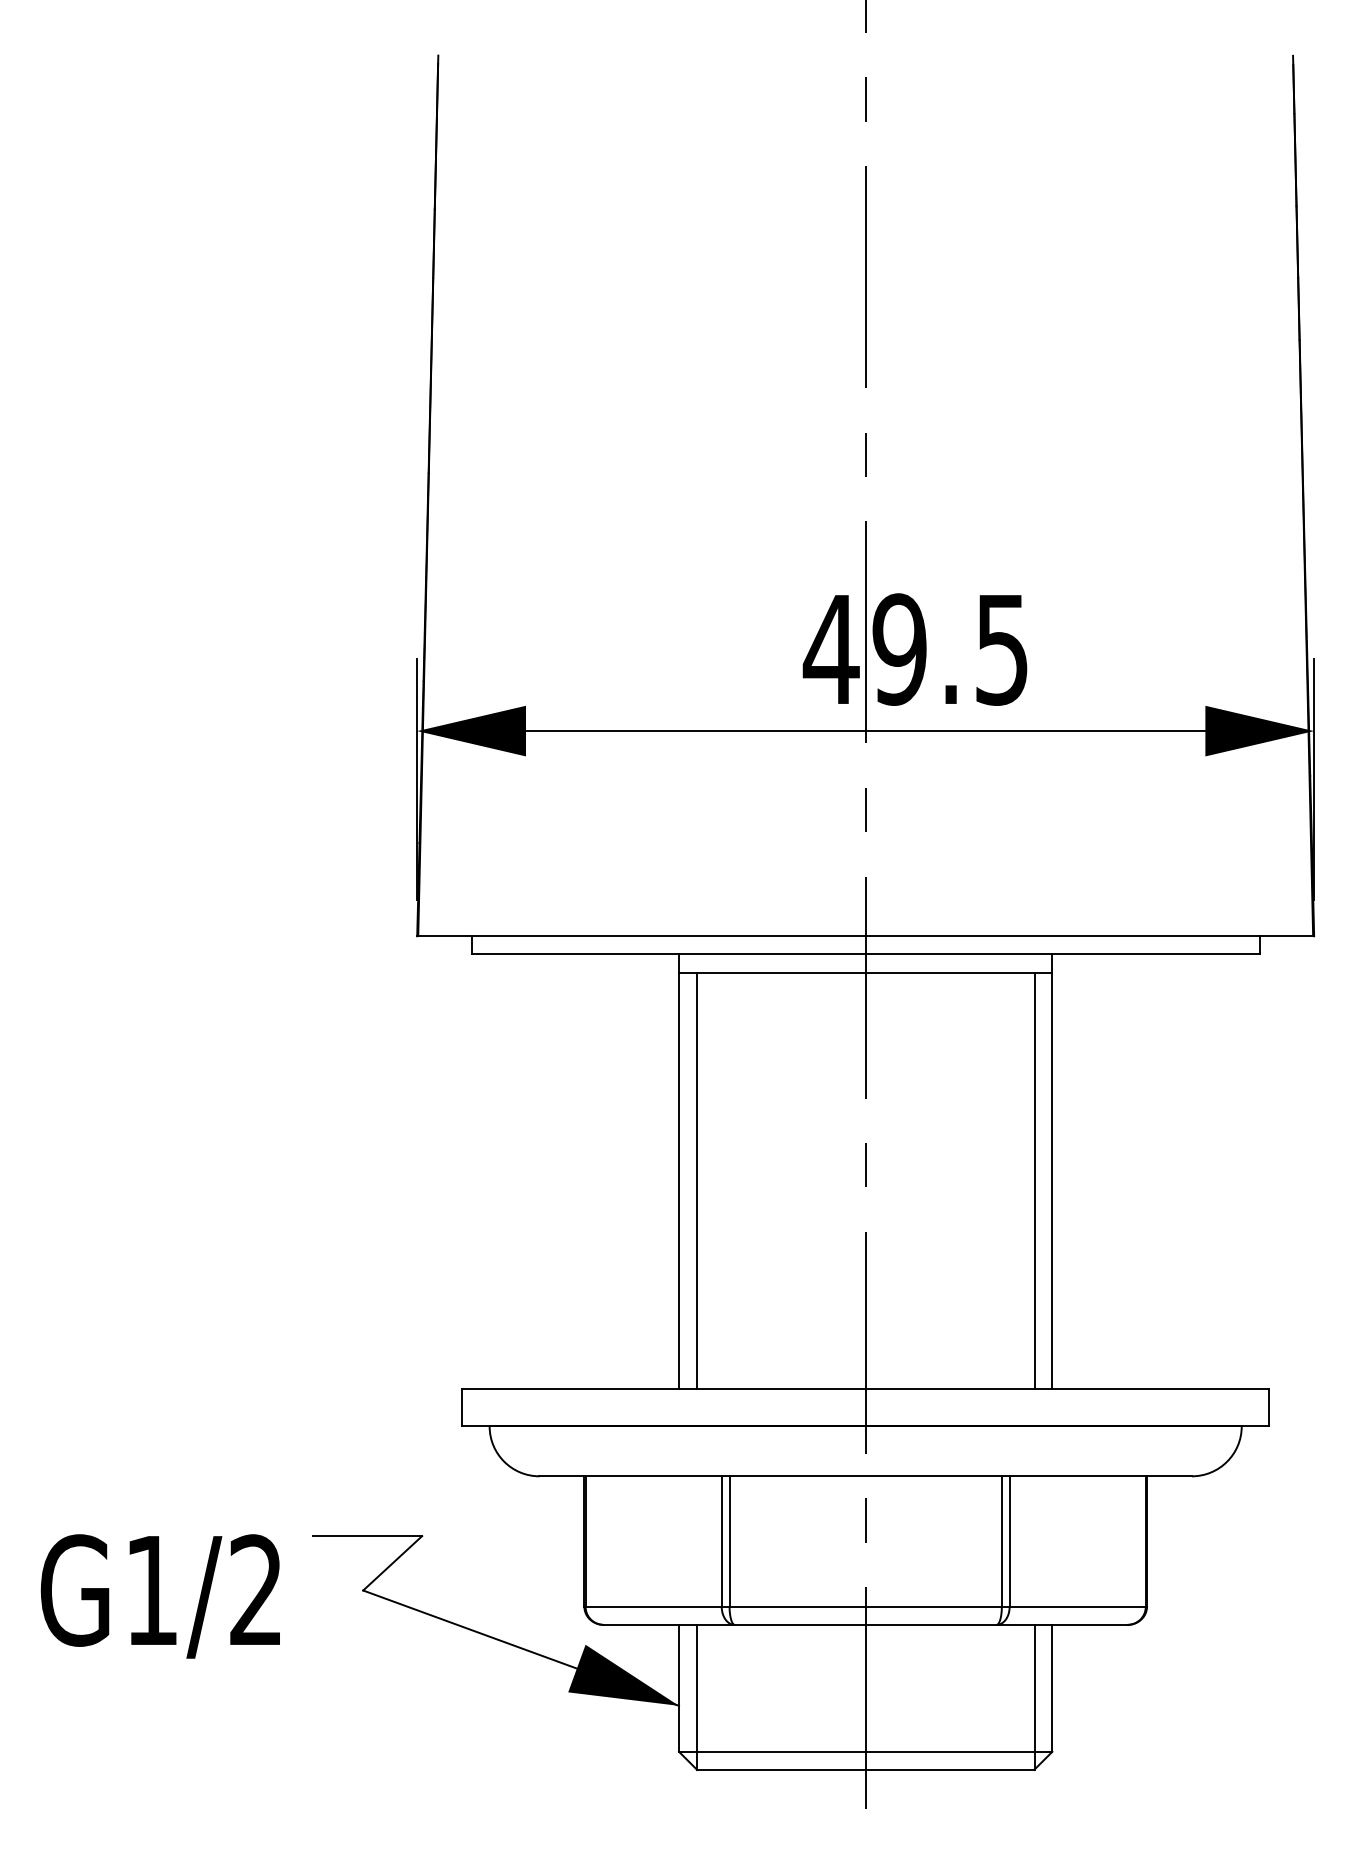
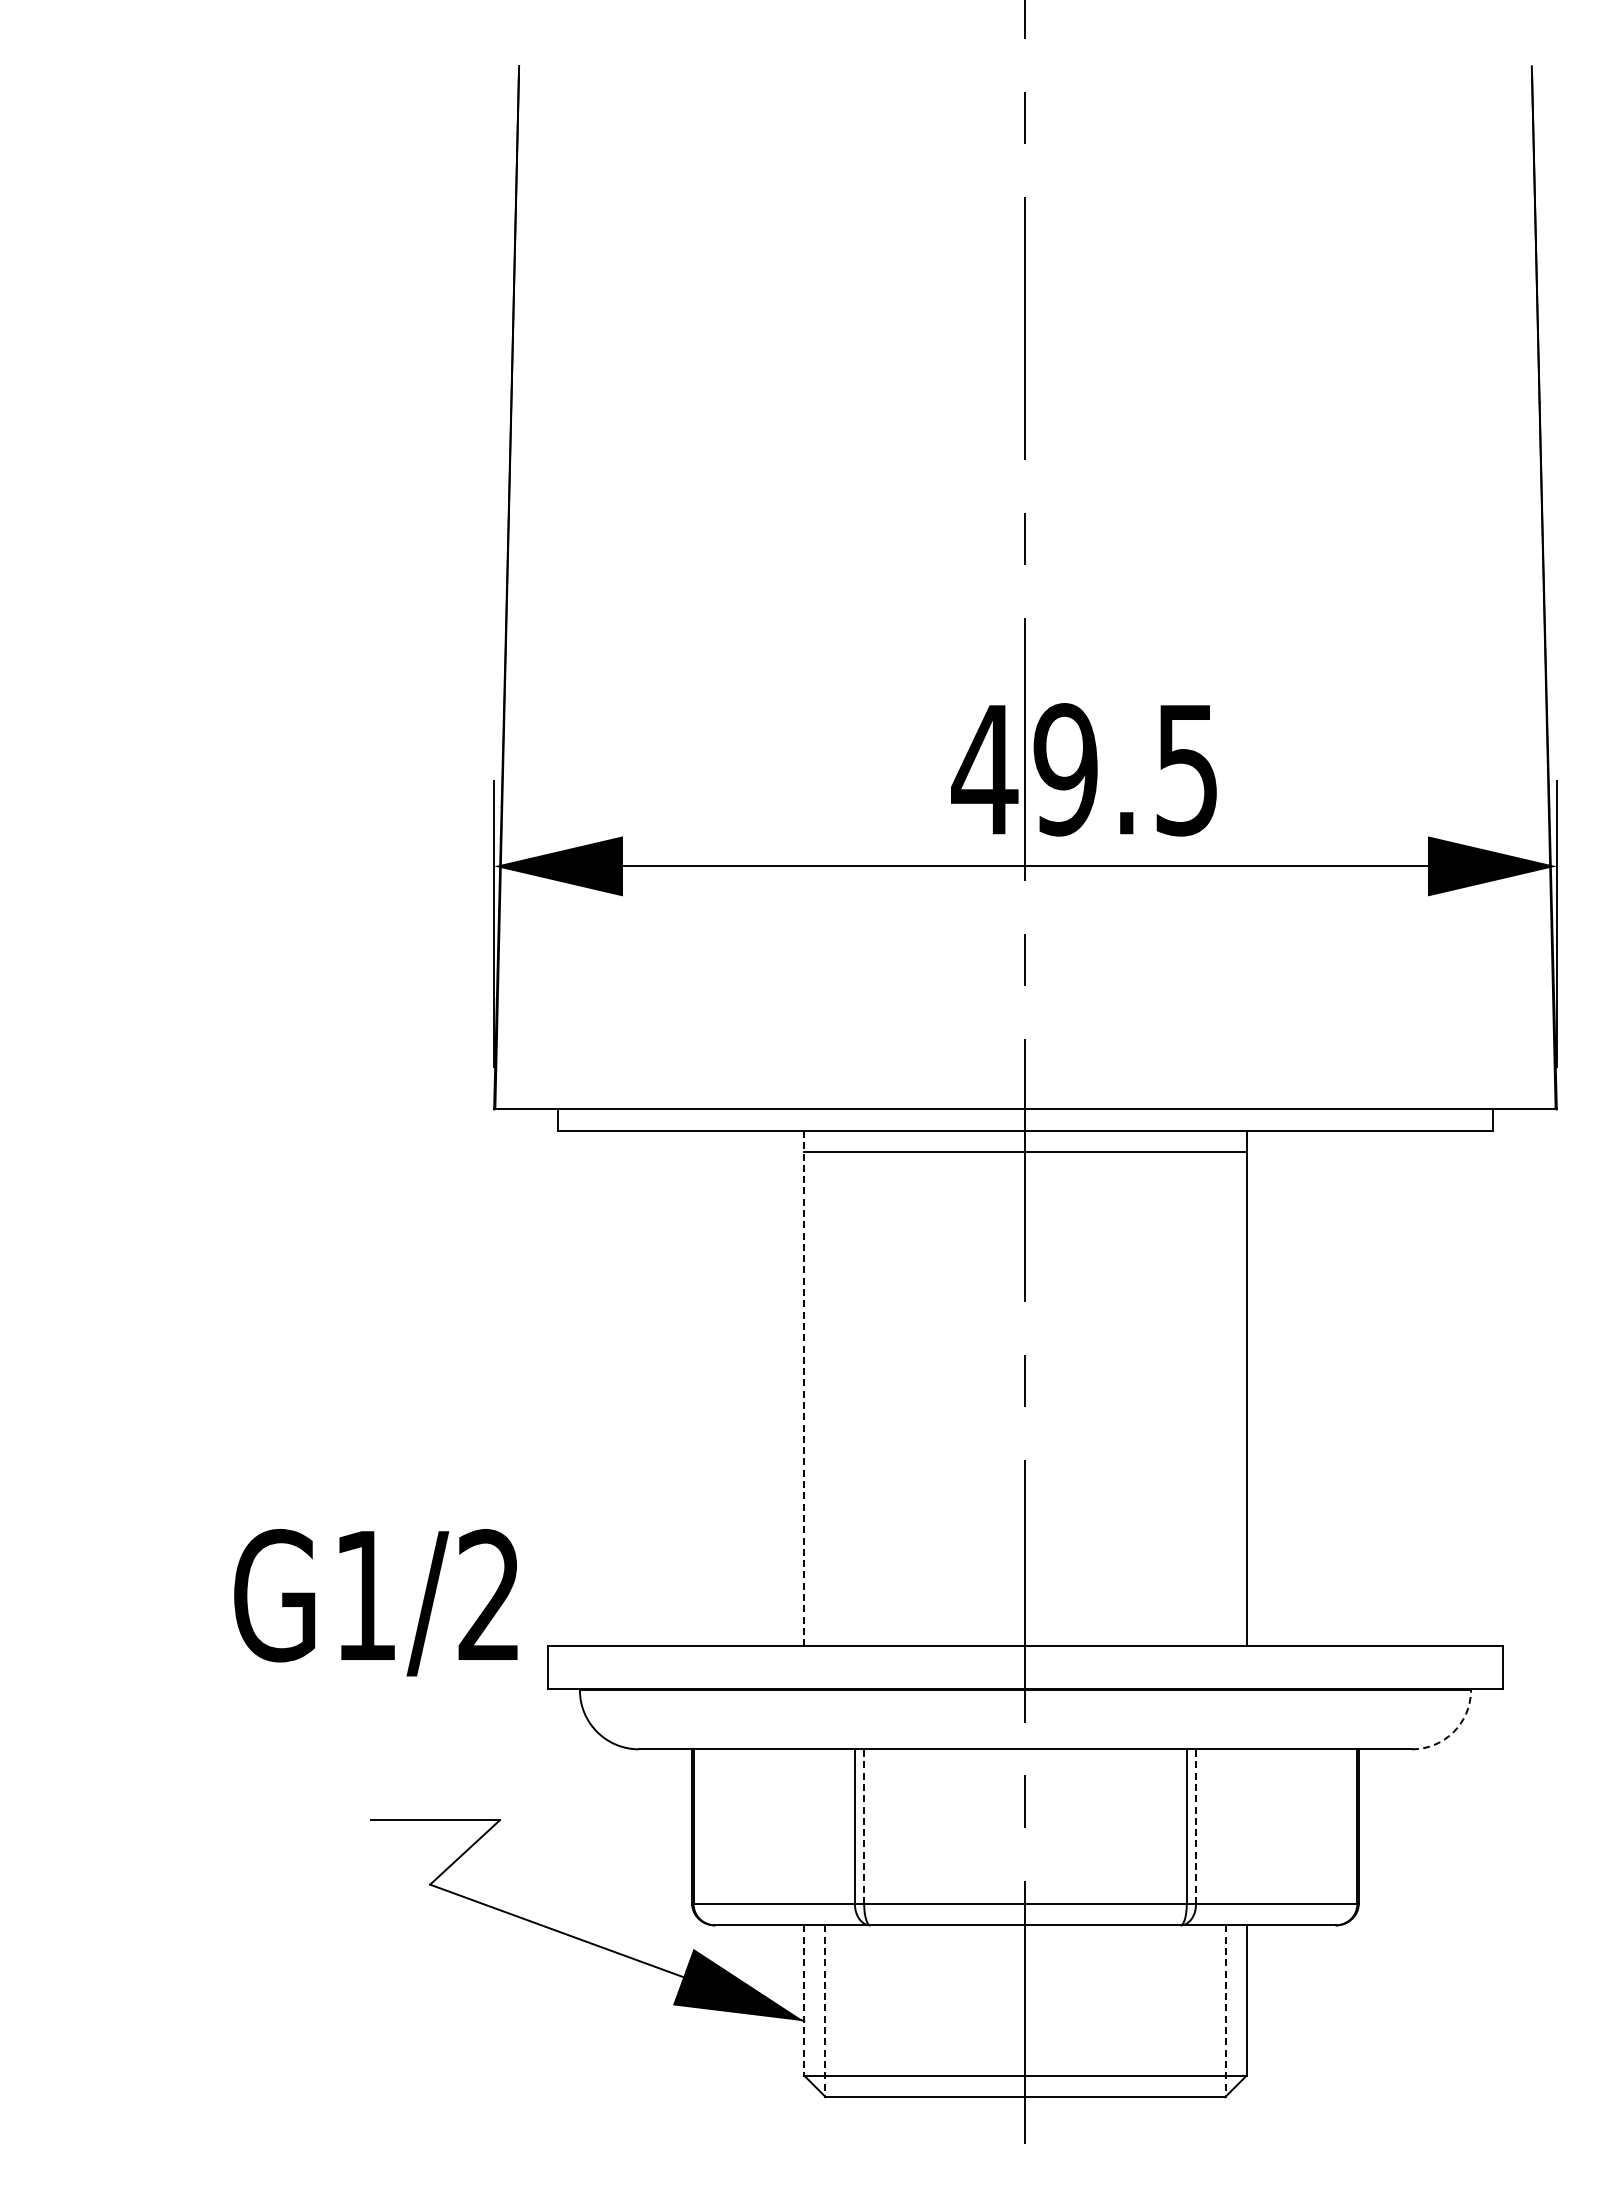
line: (679, 1171) -> (804, 1388), solid -> dashed
line: (696, 1181) -> (825, 1399), removed
line: (1034, 1181) -> (1225, 1399), removed
arc: (1226, 1462) -> (1453, 1732), solid -> dashed
line: (729, 1541) -> (864, 1826), solid -> dashed
line: (1010, 1541) -> (1196, 1826), solid -> dashed
text: (160, 1596) -> (375, 1602), moved
line: (679, 1689) -> (804, 2001), solid -> dashed
line: (696, 1697) -> (825, 2011), solid -> dashed
line: (1034, 1697) -> (1225, 2011), solid -> dashed

